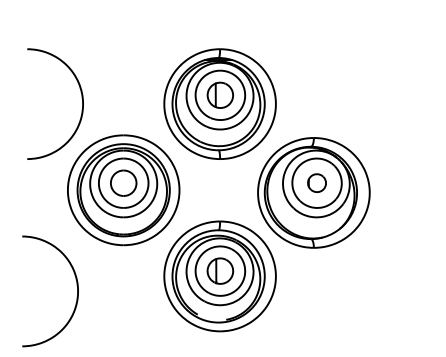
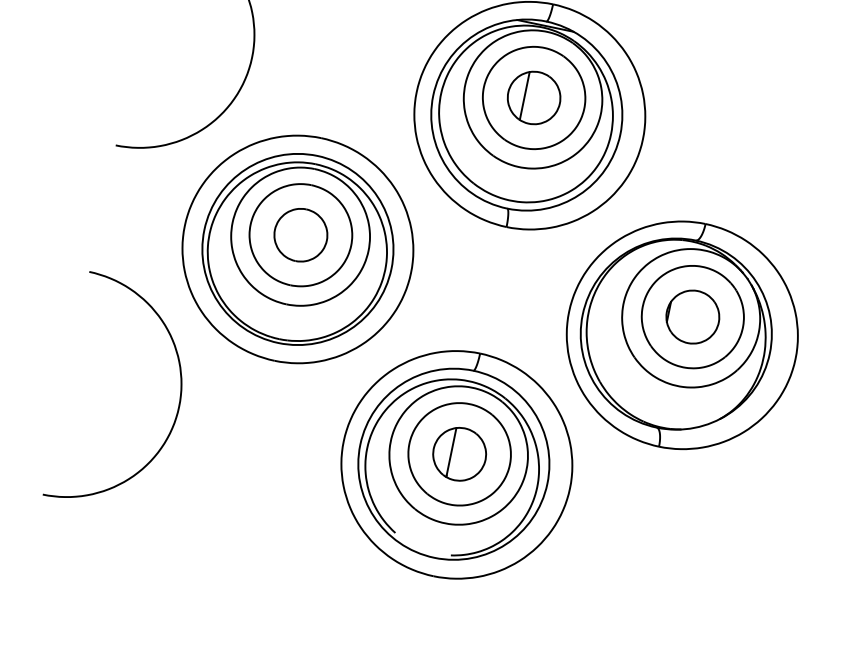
part: (316, 182) -> (692, 315), size x1.43
curve: (76, 285) -> (178, 394), moved

